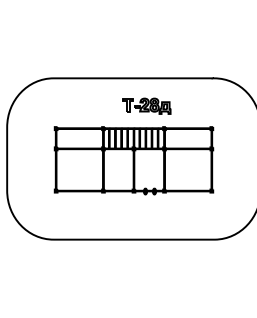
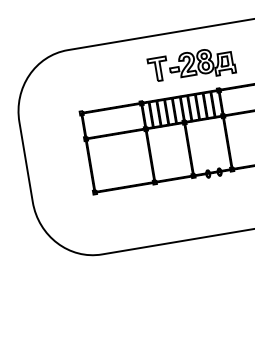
part: (146, 105) -> (191, 64), size x1.4

